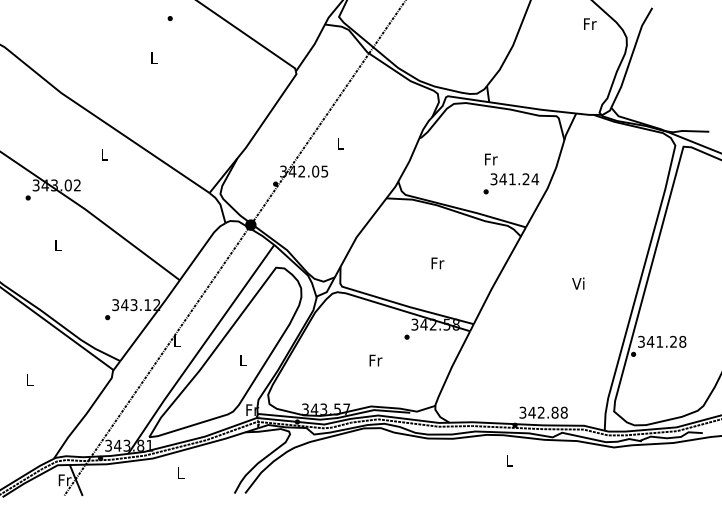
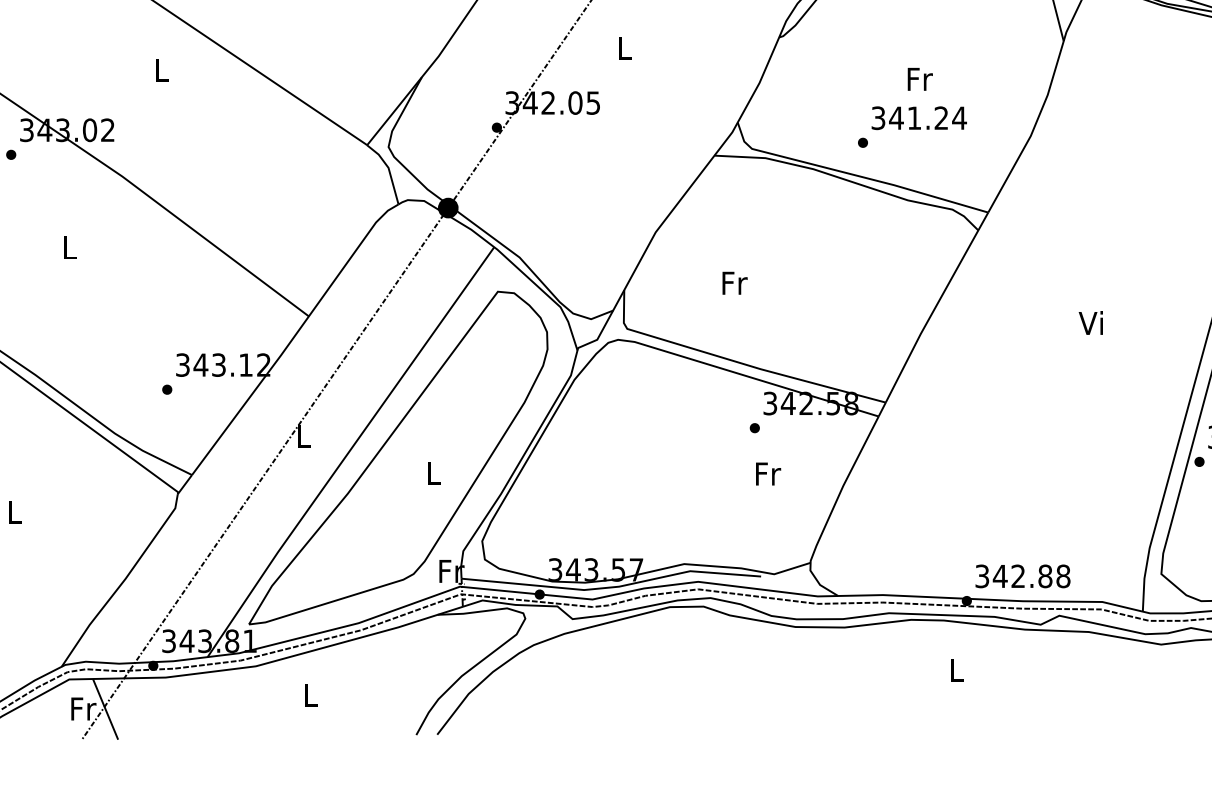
text: (511, 183) -> (912, 126), moved
text: (437, 263) -> (734, 283), moved
text: (375, 360) -> (767, 473), moved

